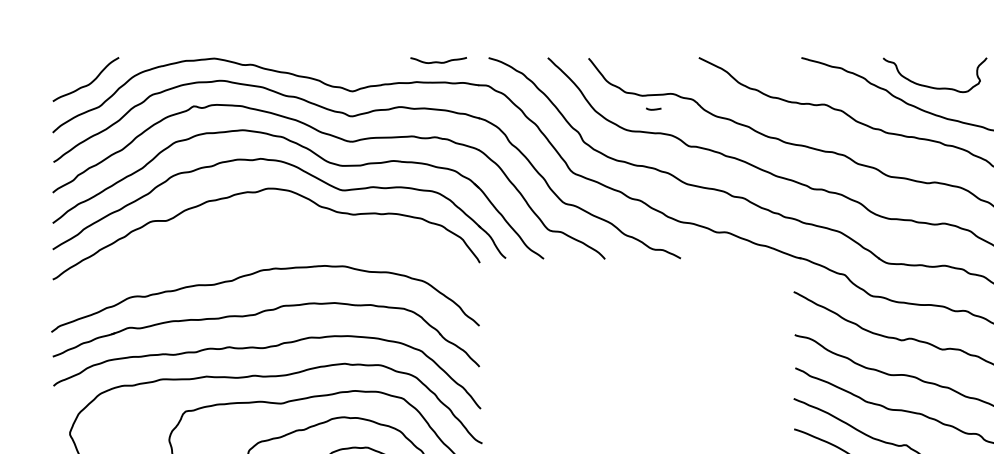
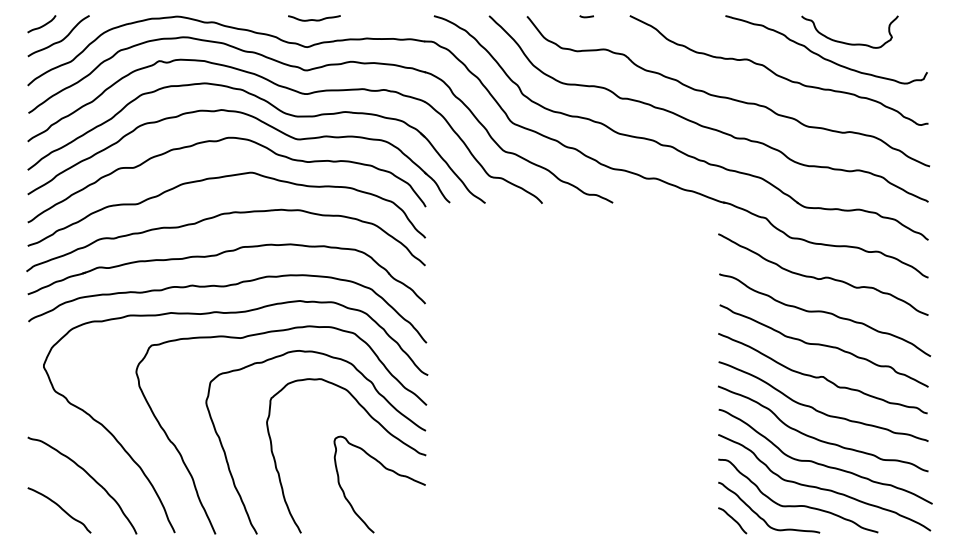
curve: (438, 61) -> (314, 19), moved
curve: (67, 68) -> (41, 25), added
curve: (653, 108) -> (586, 16), moved
curve: (260, 232) -> (221, 178), added

